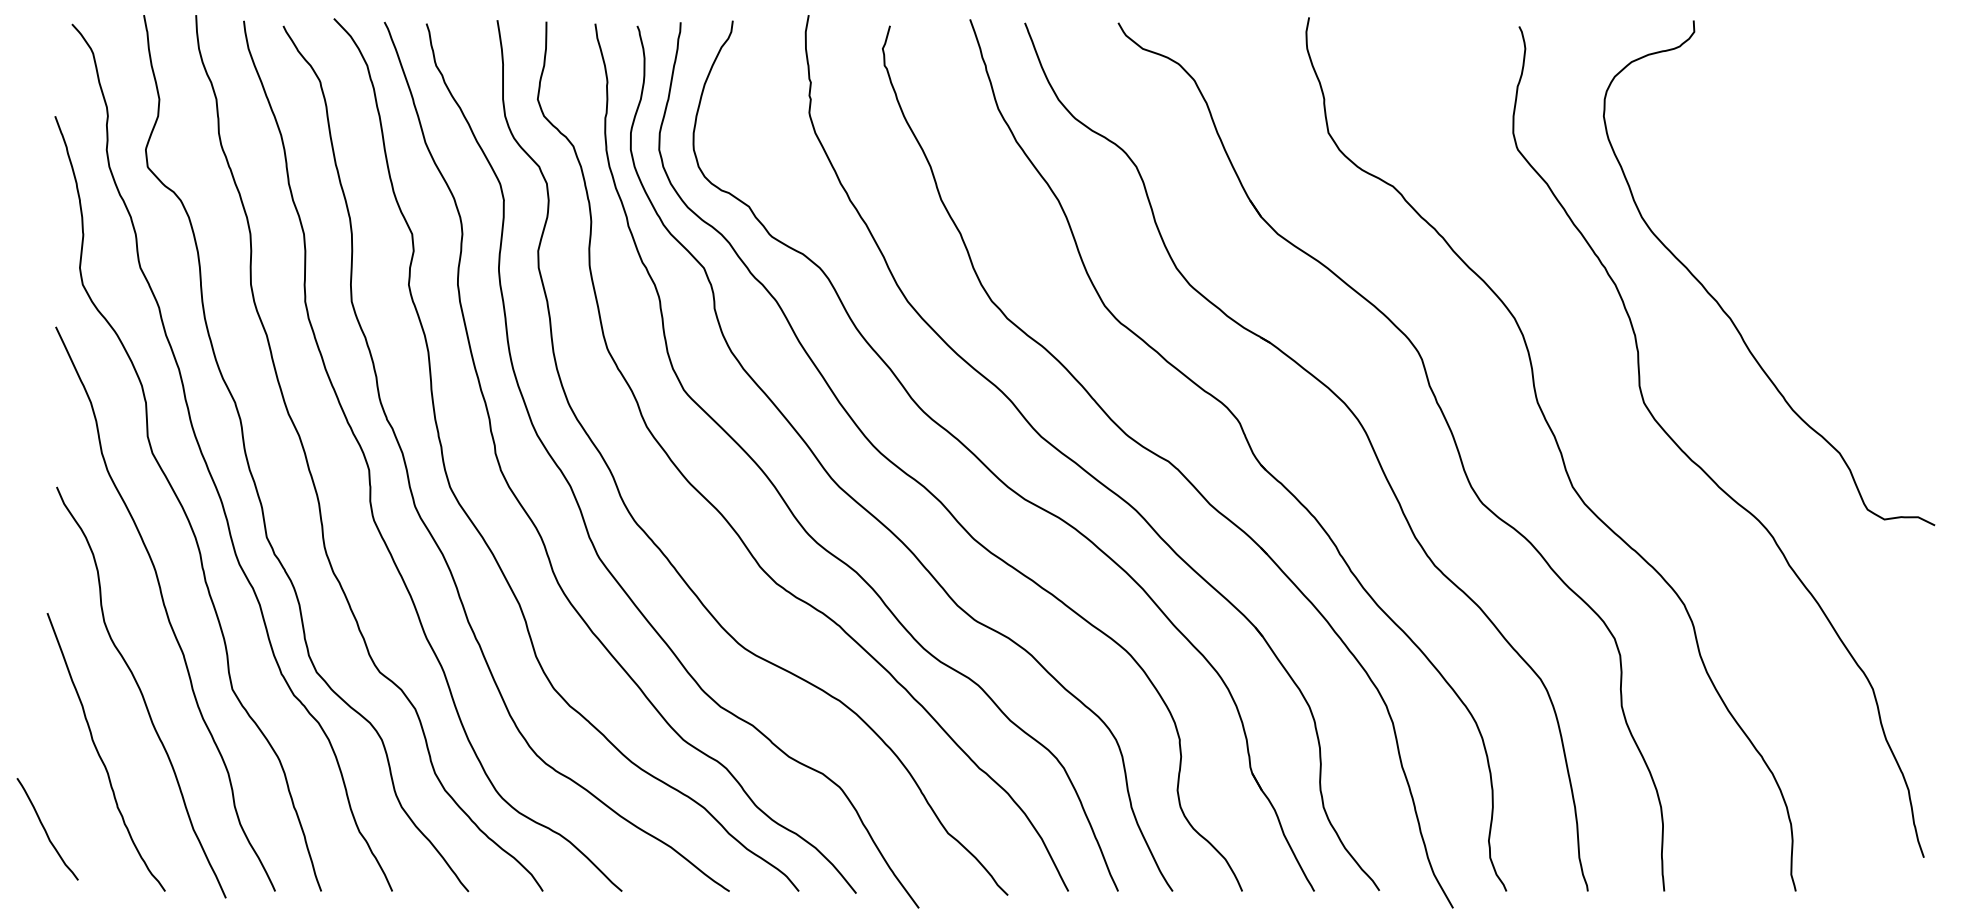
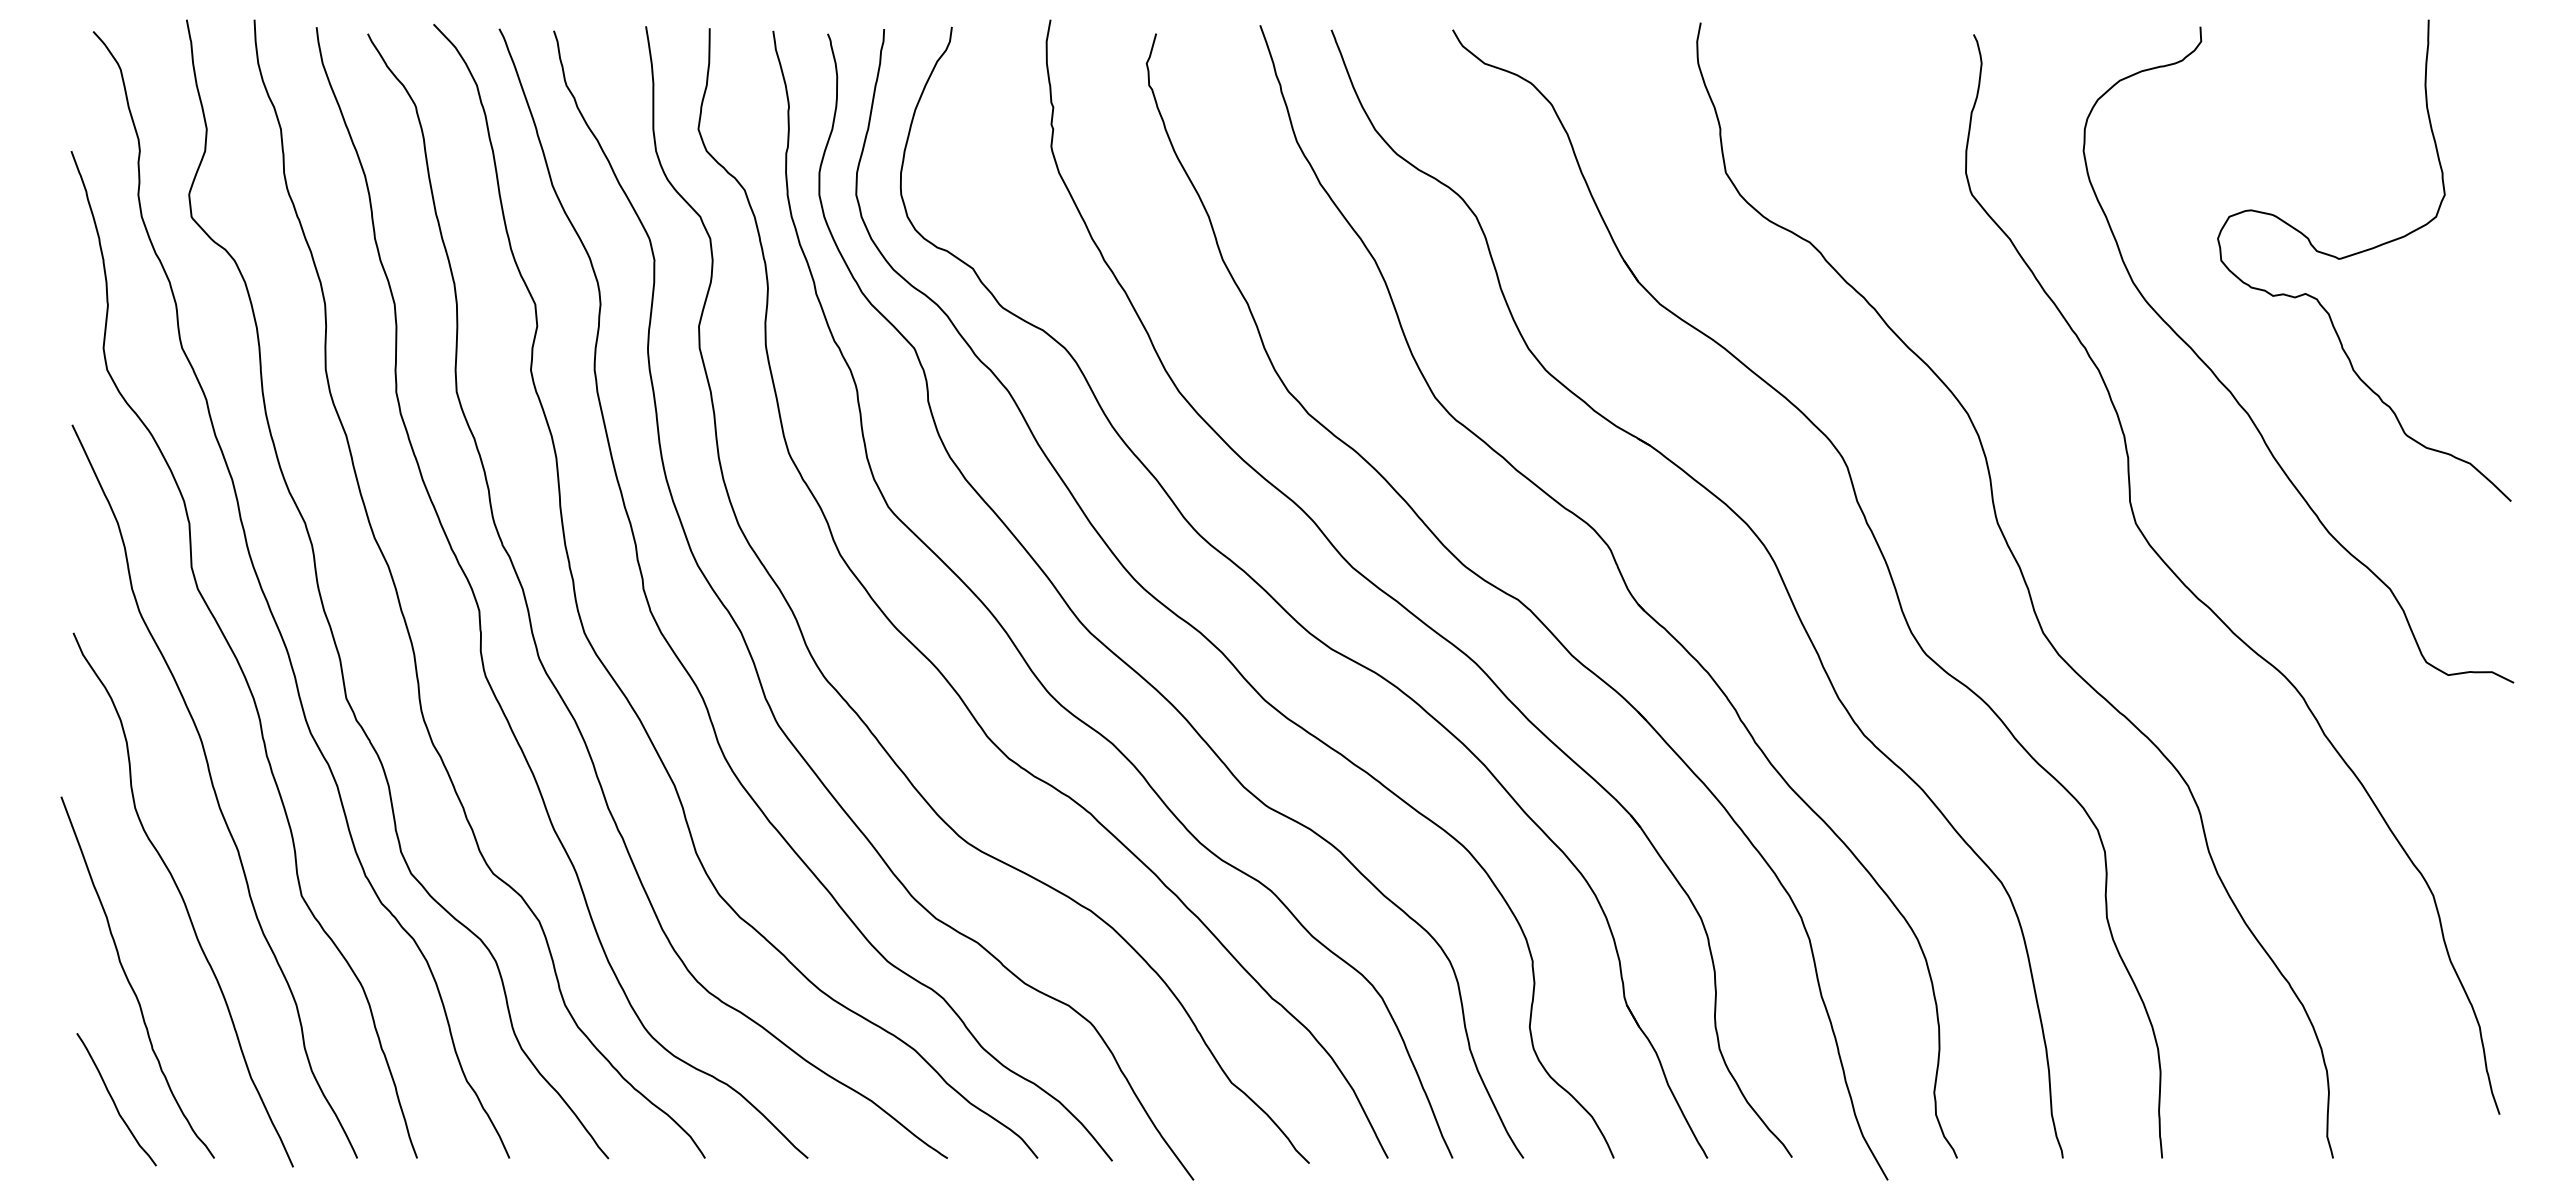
curve: (1819, 194) -> (2363, 252), added
curve: (46, 829) -> (114, 1100), moved

